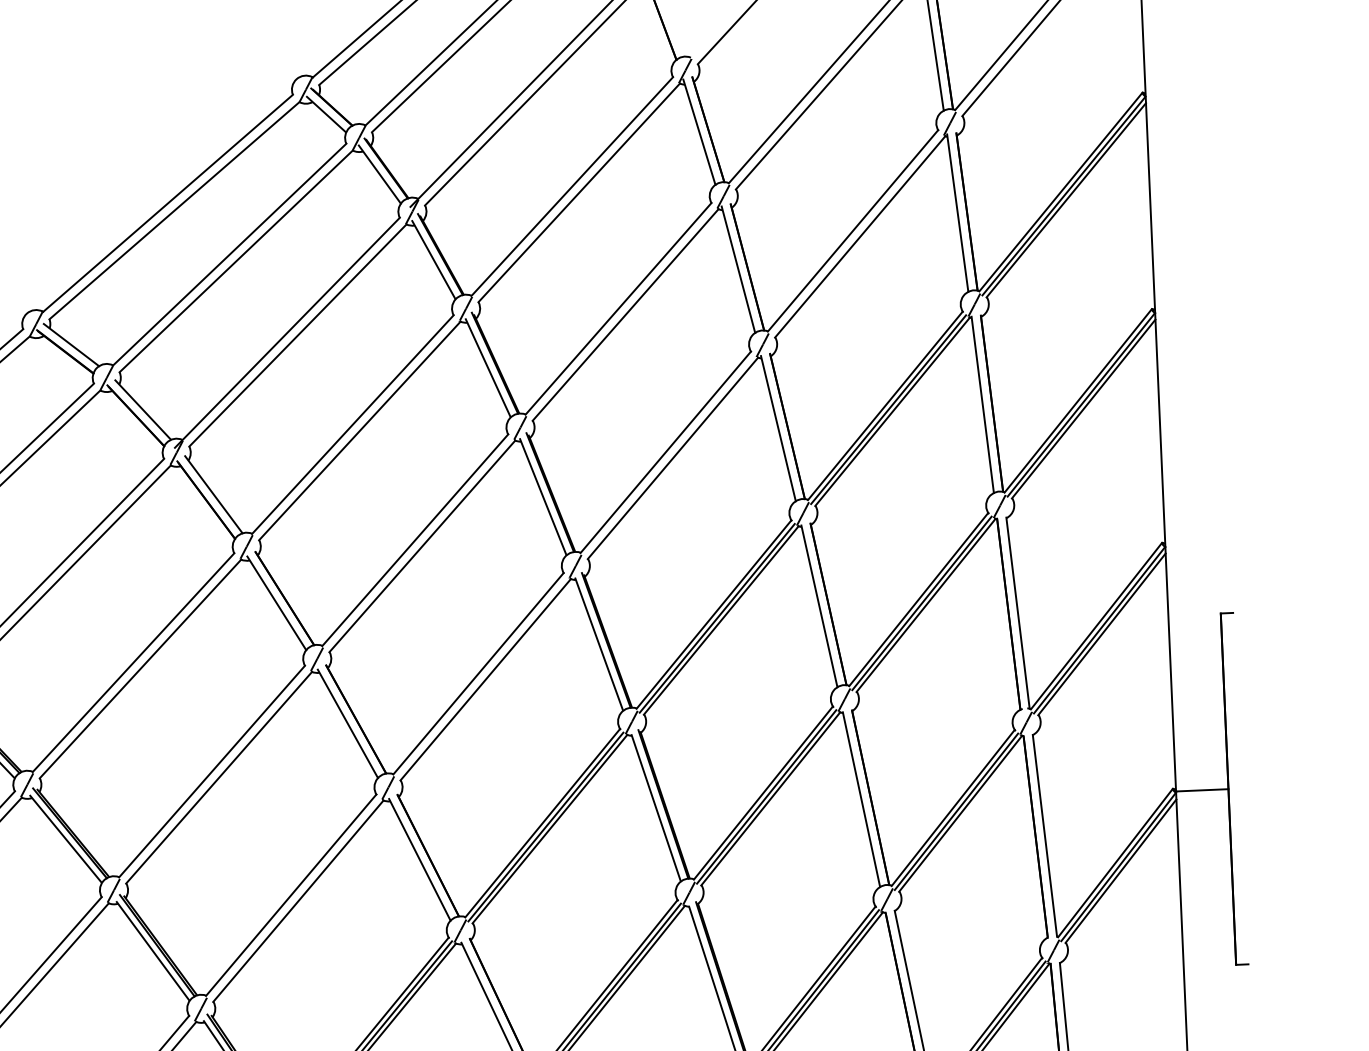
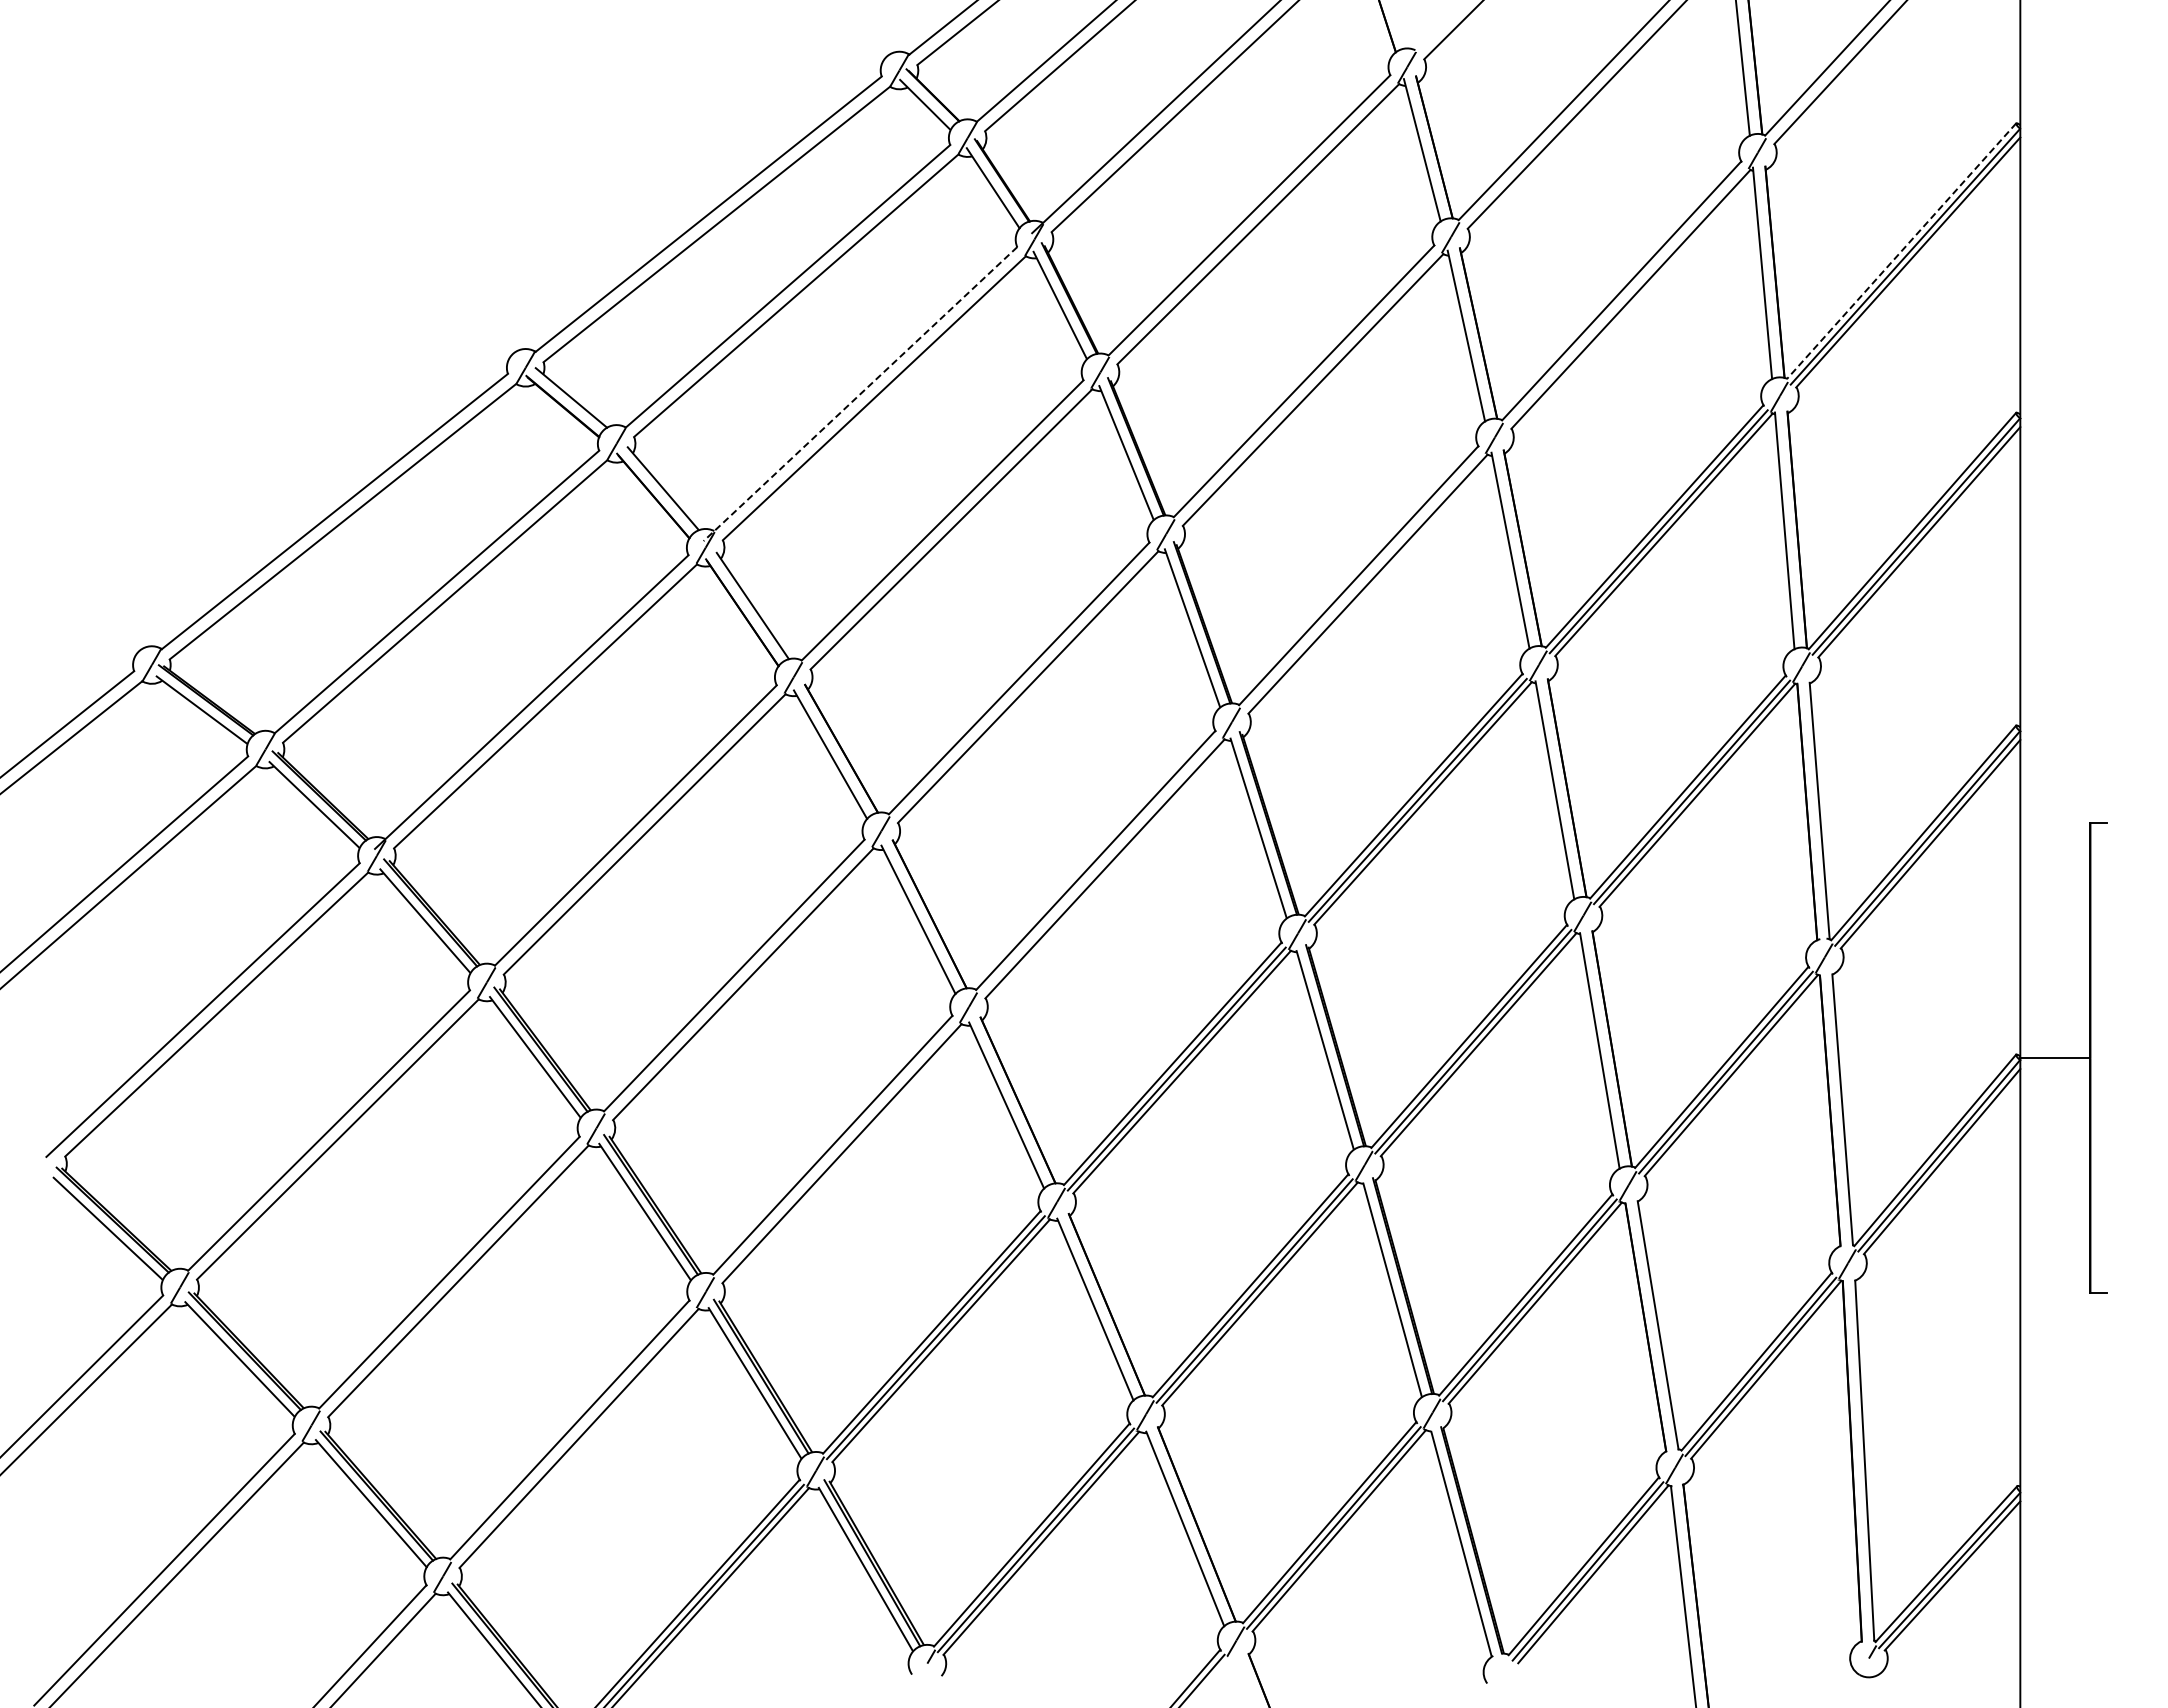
line: (1060, 192) -> (1901, 251), solid -> dashed
line: (287, 333) -> (860, 394), solid -> dashed

